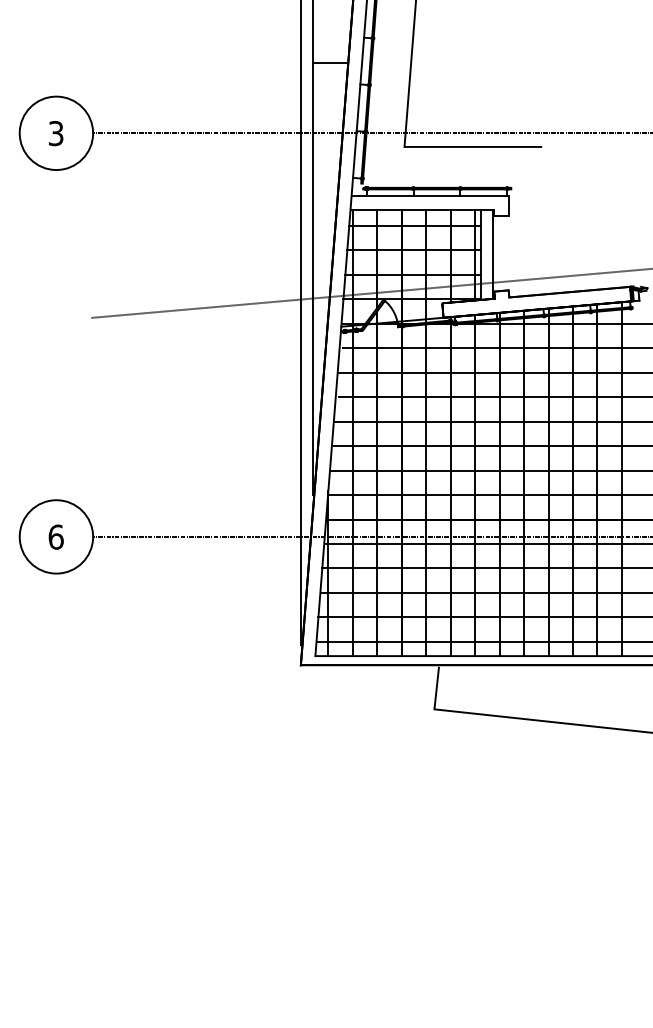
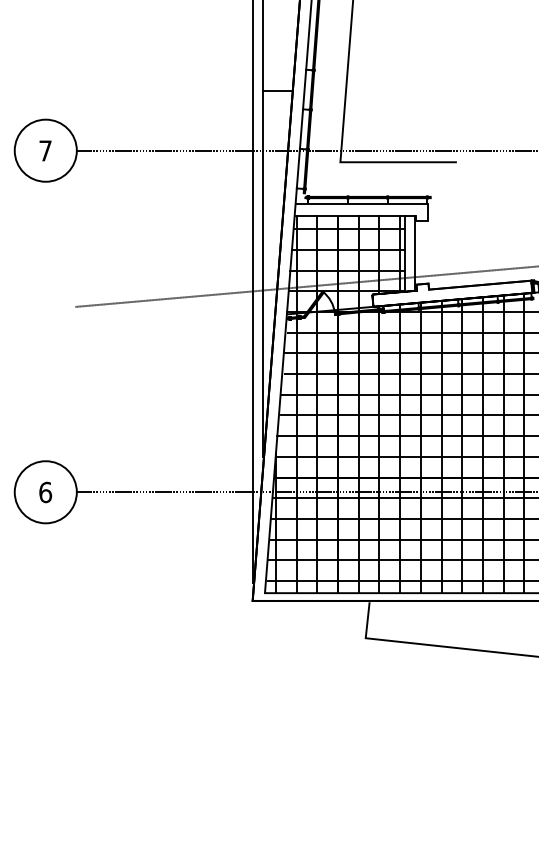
text: (56, 133) -> (45, 150), 3 -> 7

